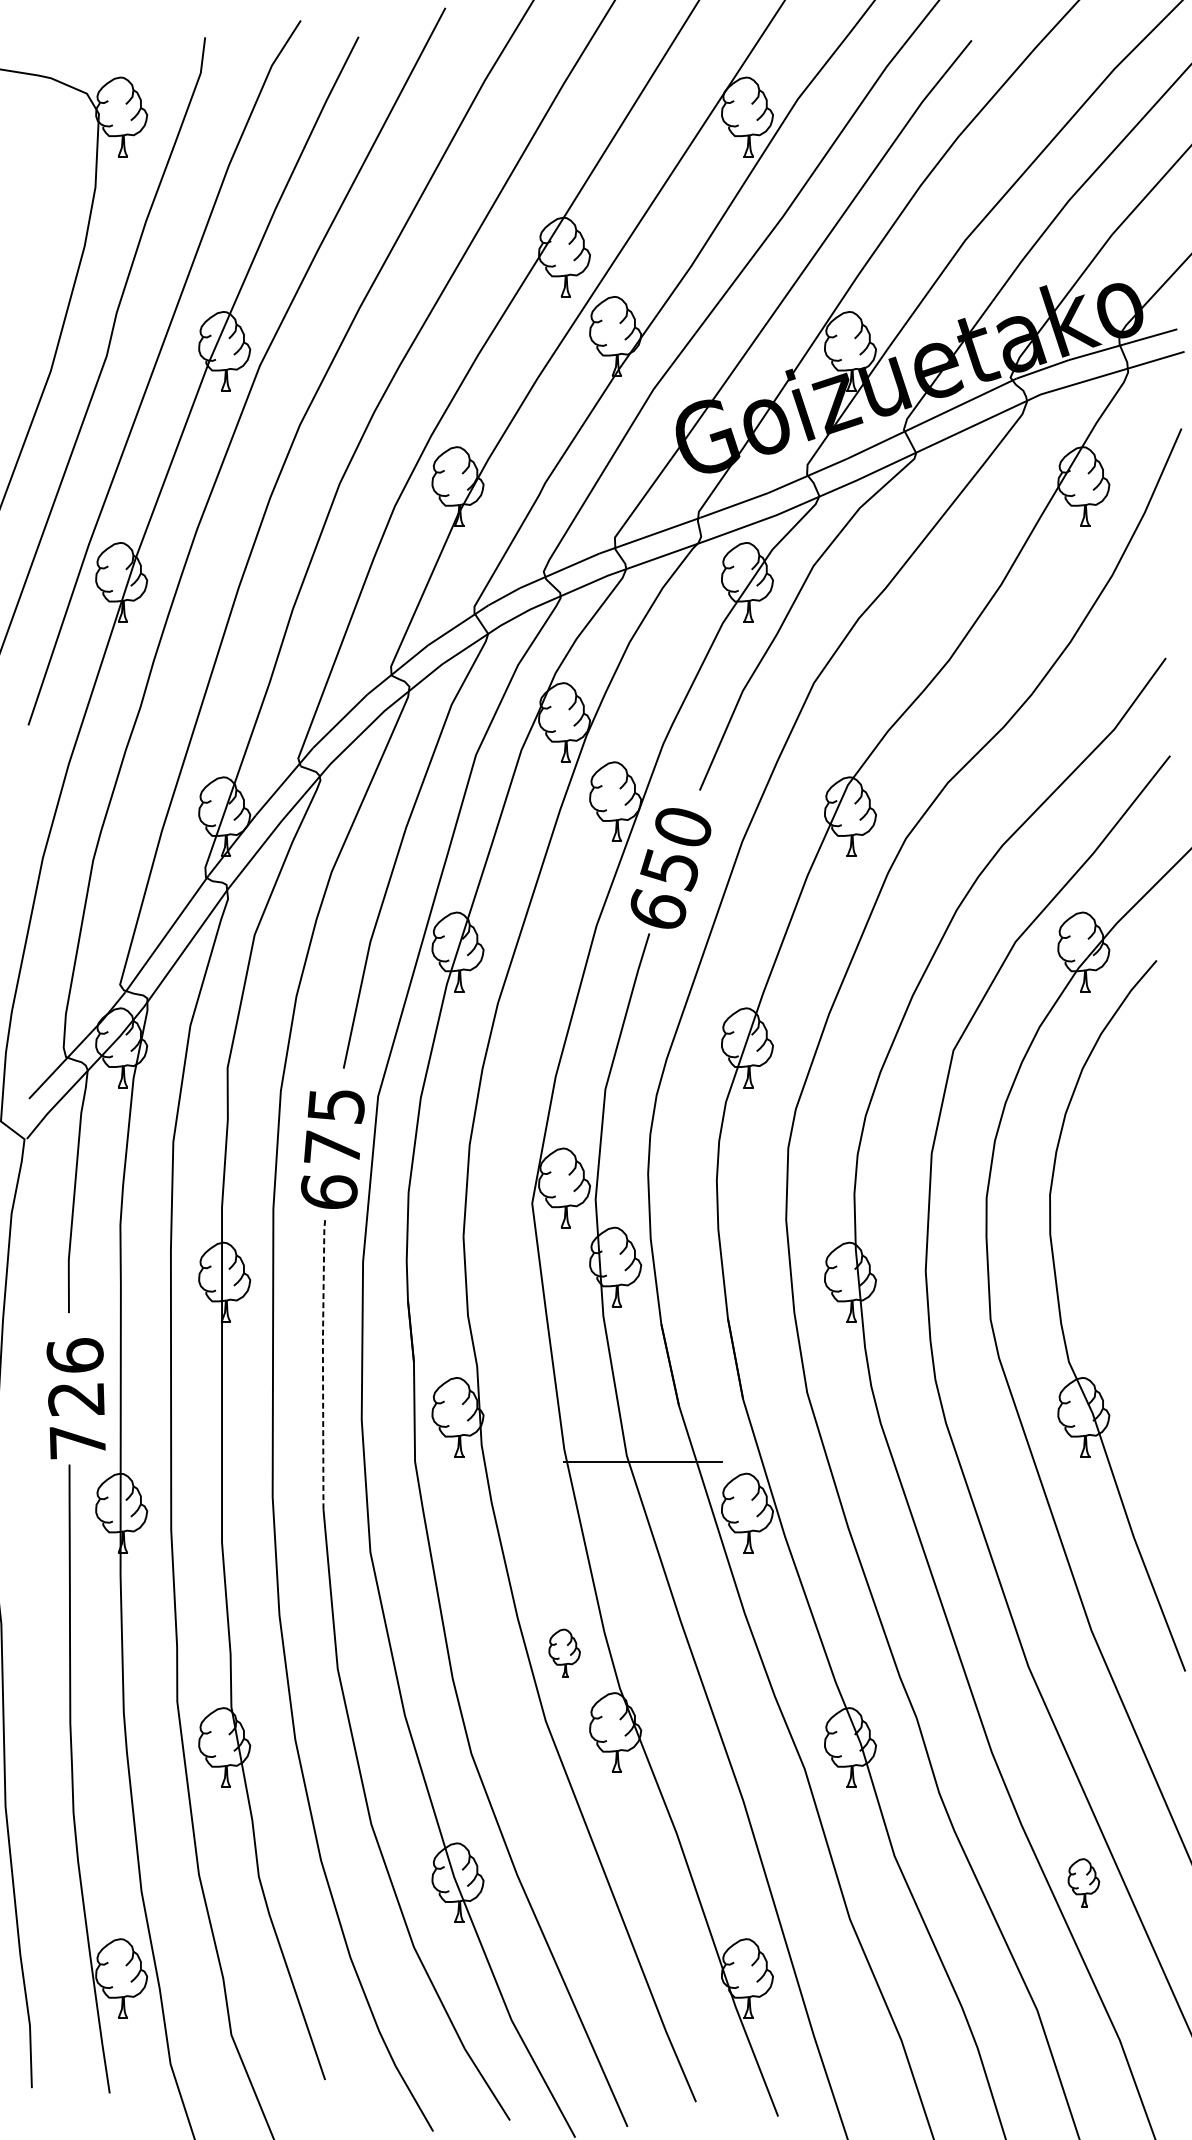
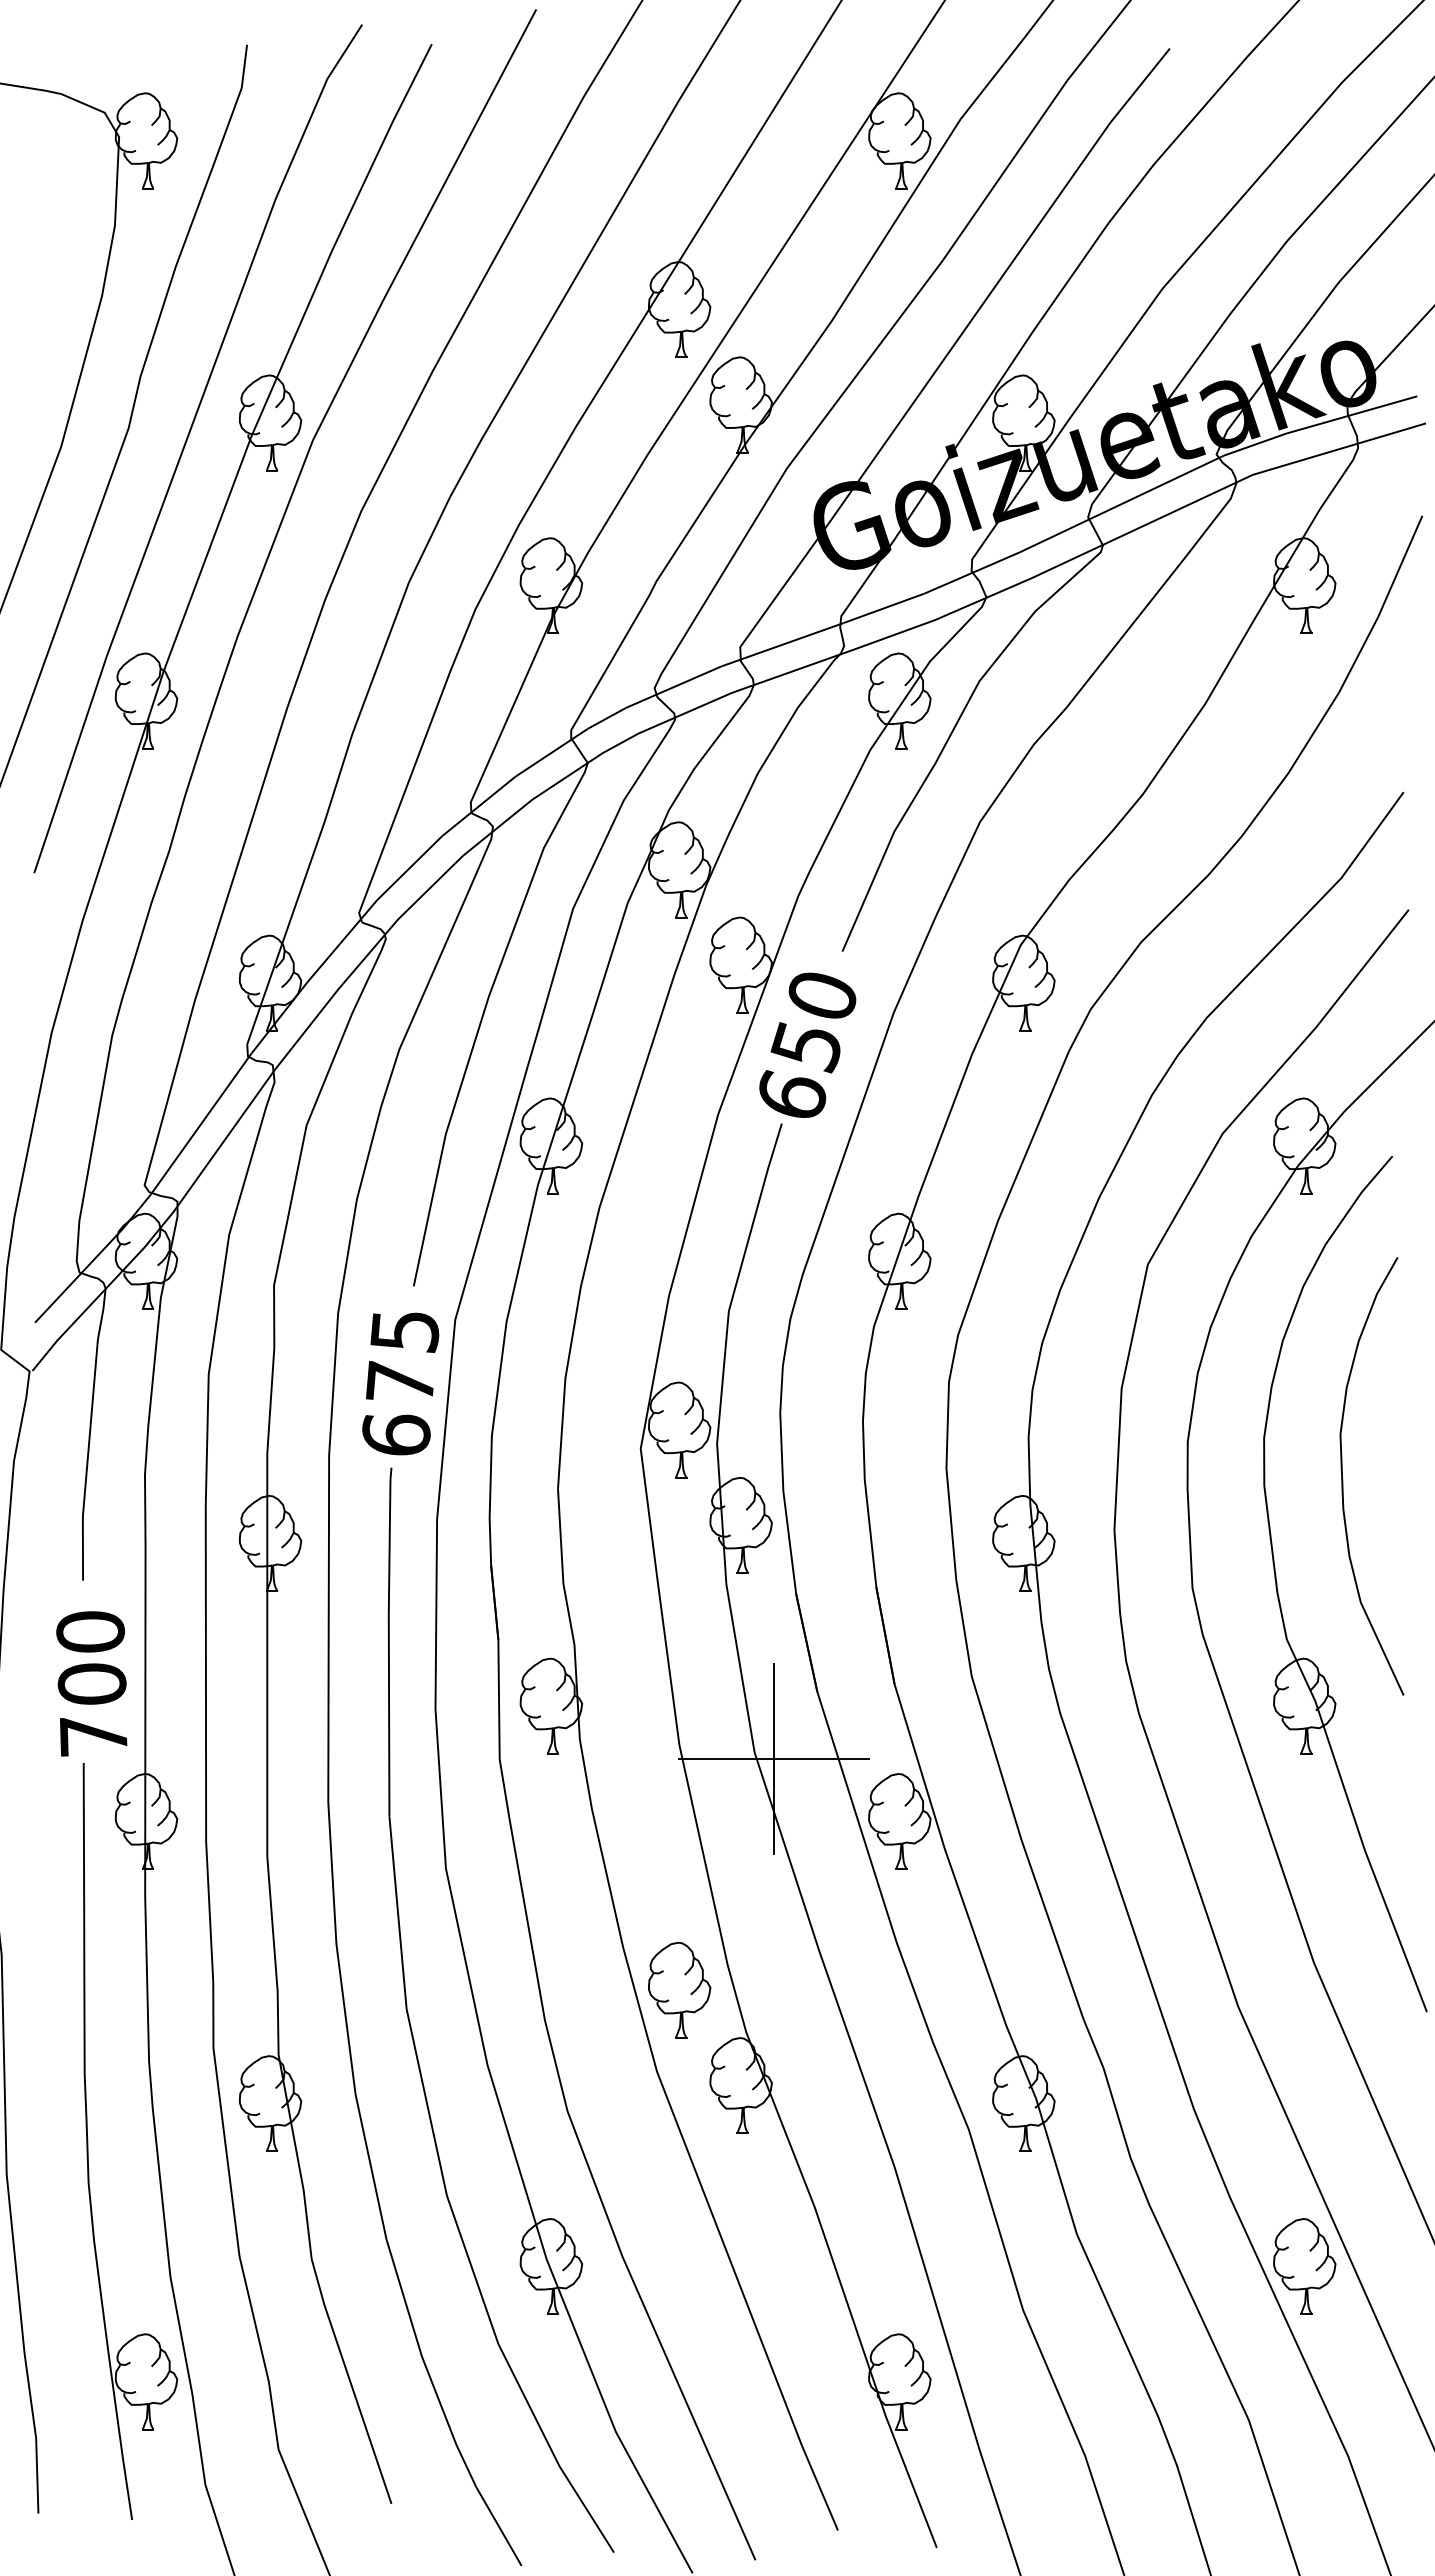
curve: (1116, 1228) -> (1343, 1478), added
line: (322, 1363) -> (388, 1641), dashed -> solid
text: (75, 1376) -> (91, 1657), 726 -> 700
line: (643, 1461) -> (774, 1759), added
part: (564, 1652) -> (679, 1989), size x1.67
part: (1083, 1882) -> (1304, 2266), size x1.67

